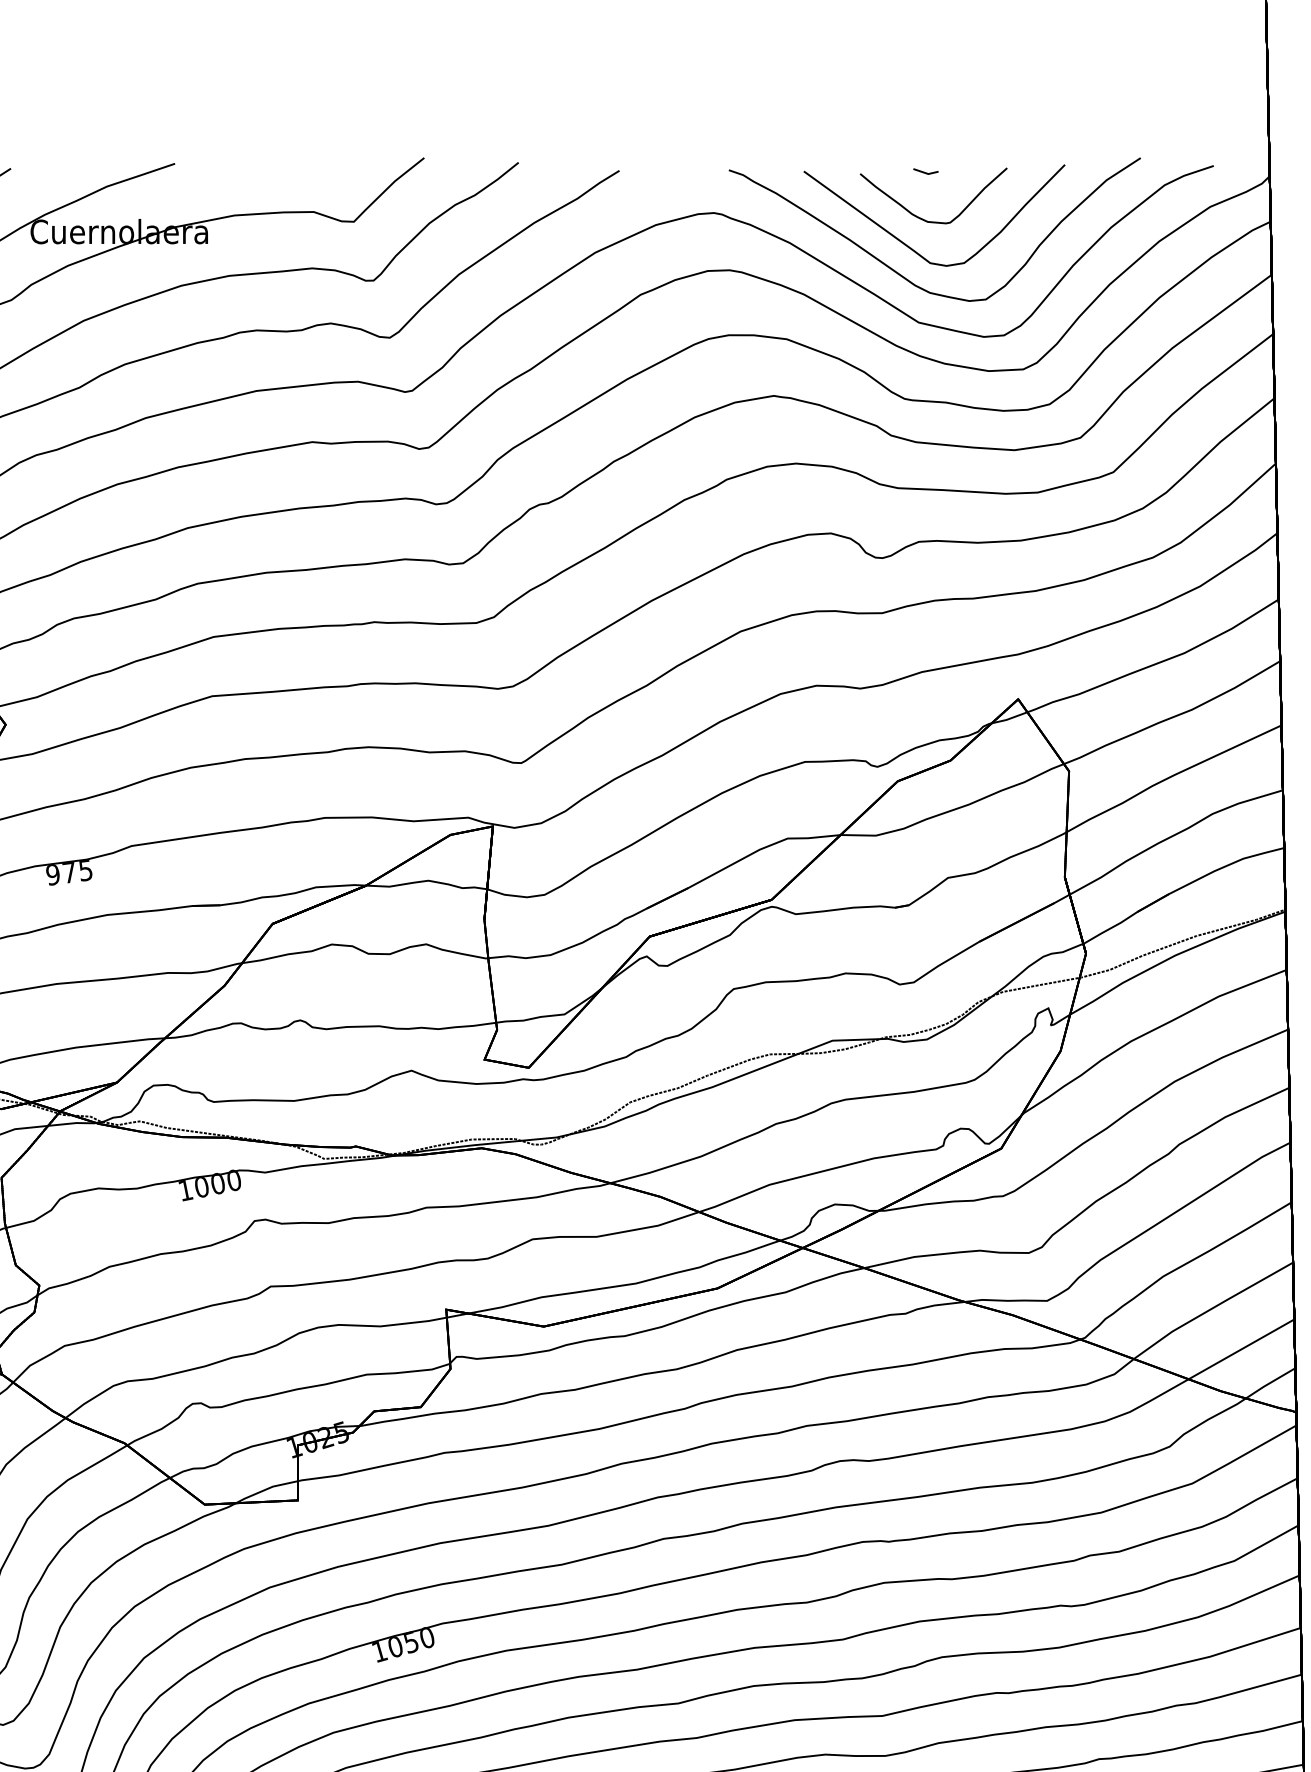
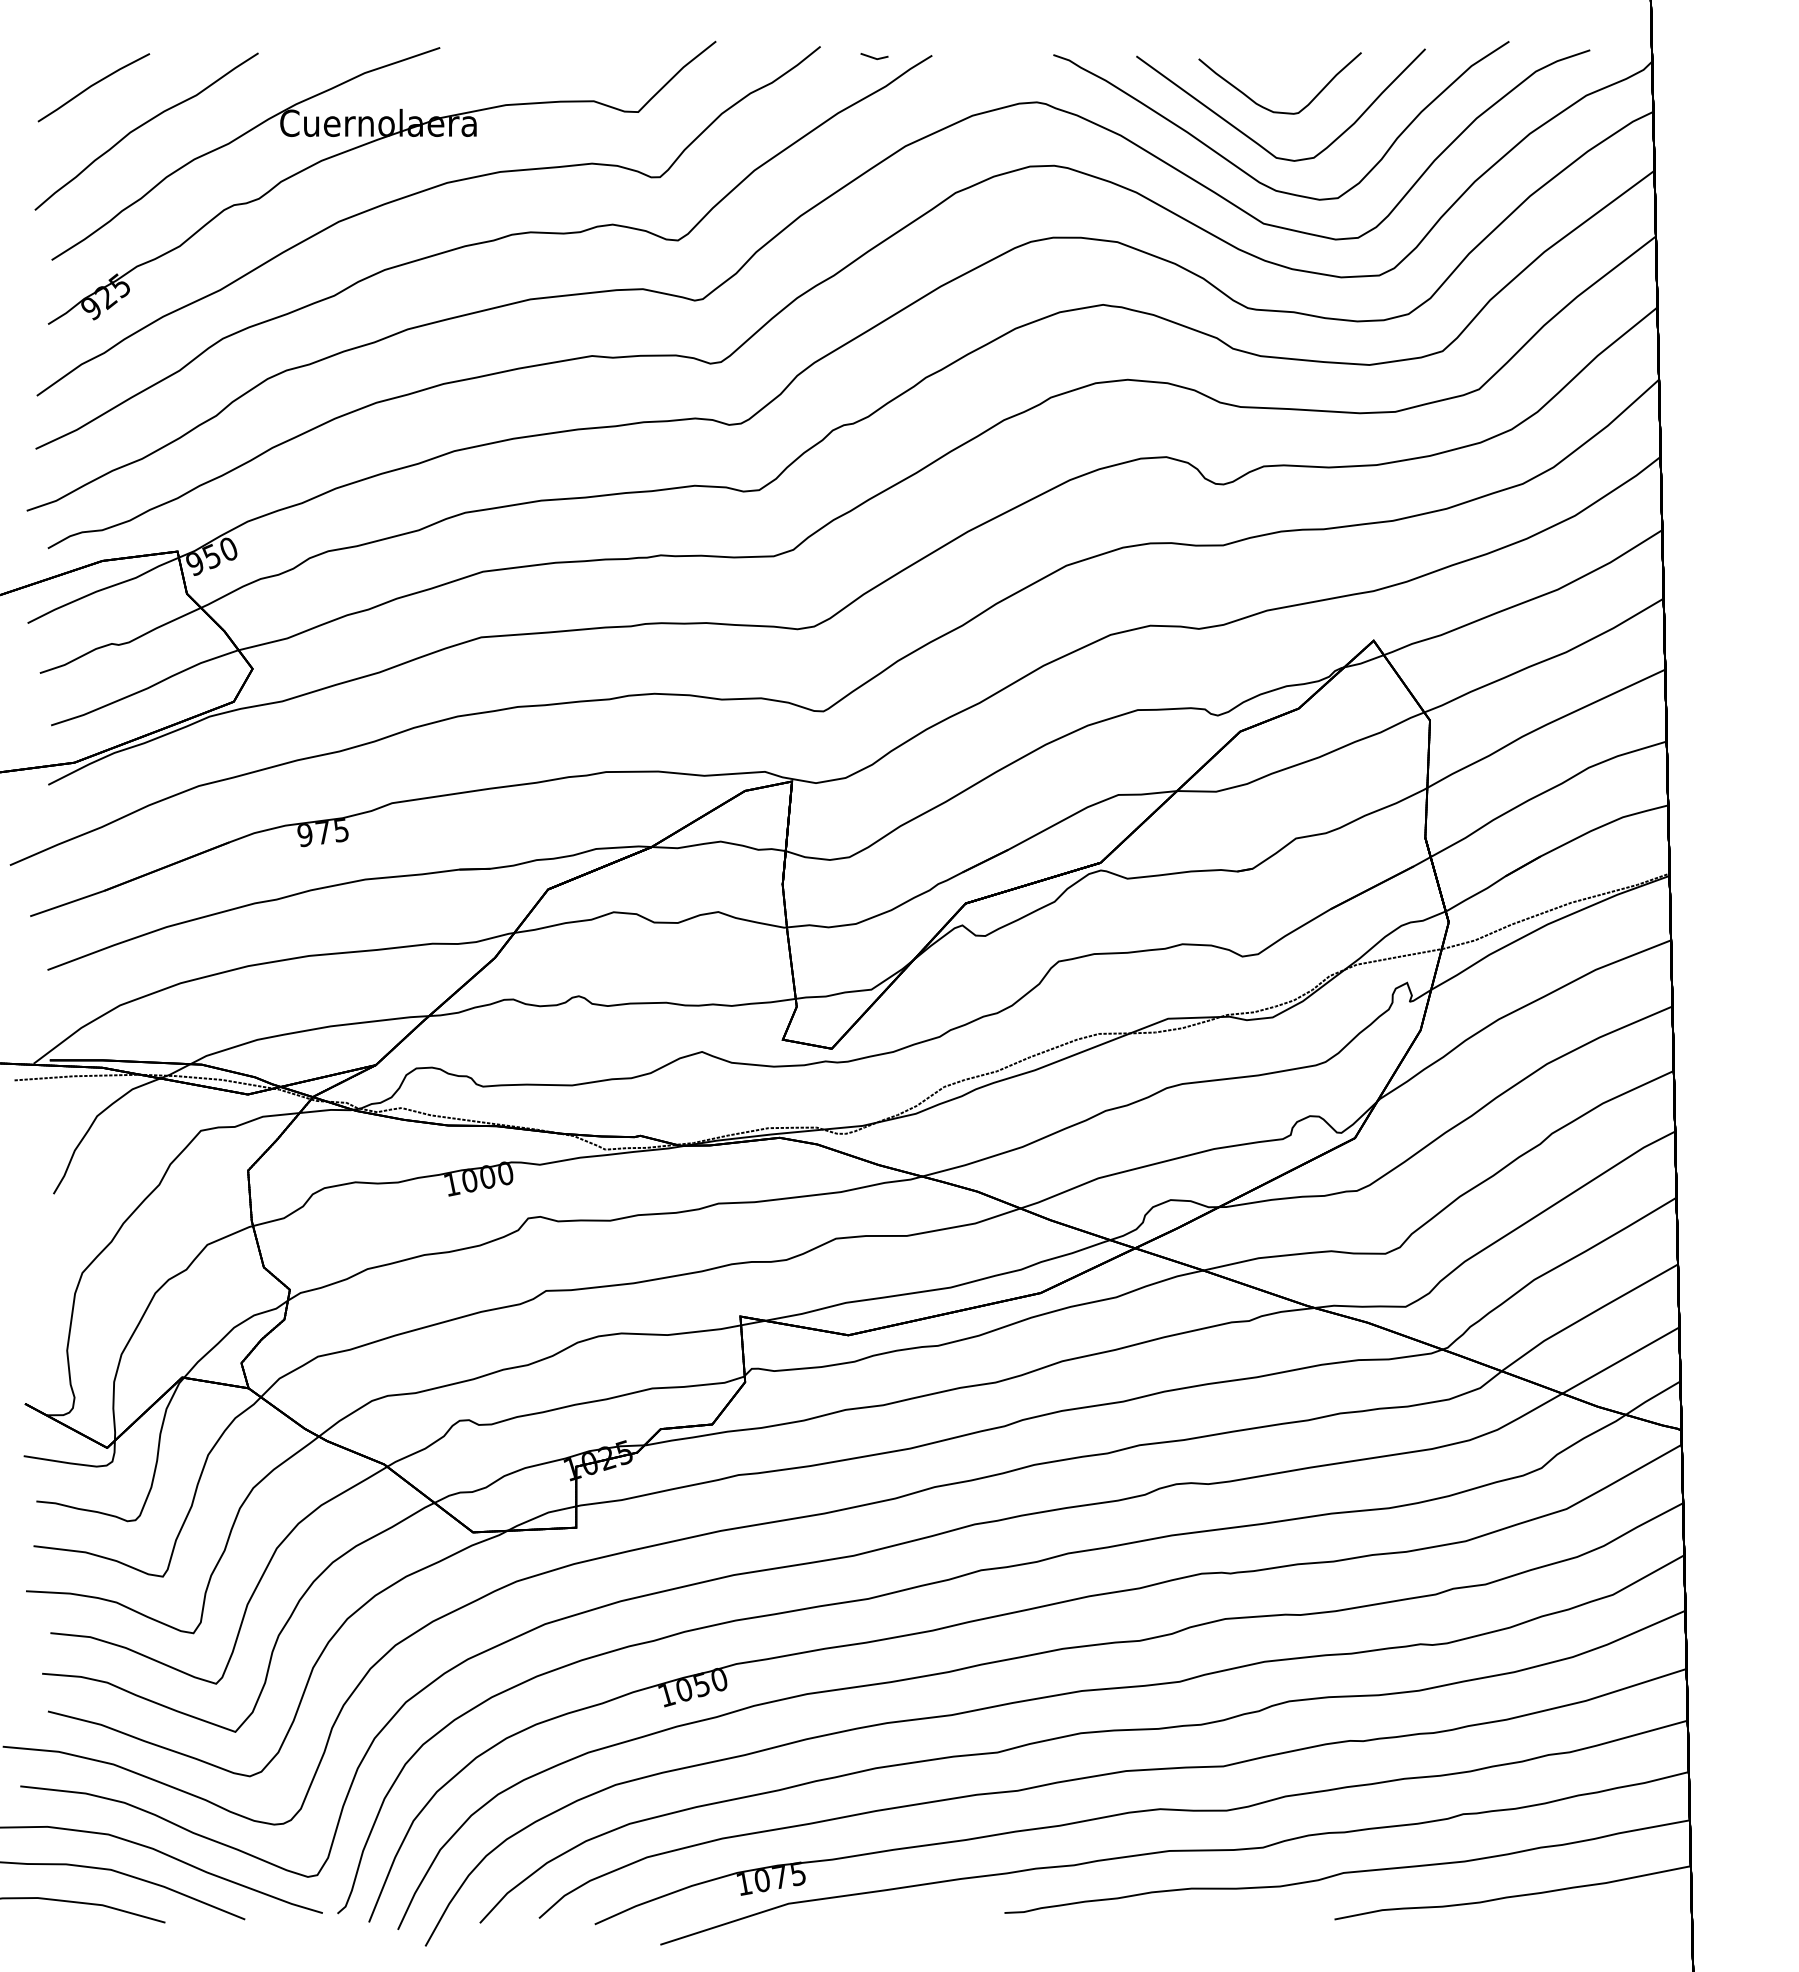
line: (925, 172) -> (874, 57), moved

